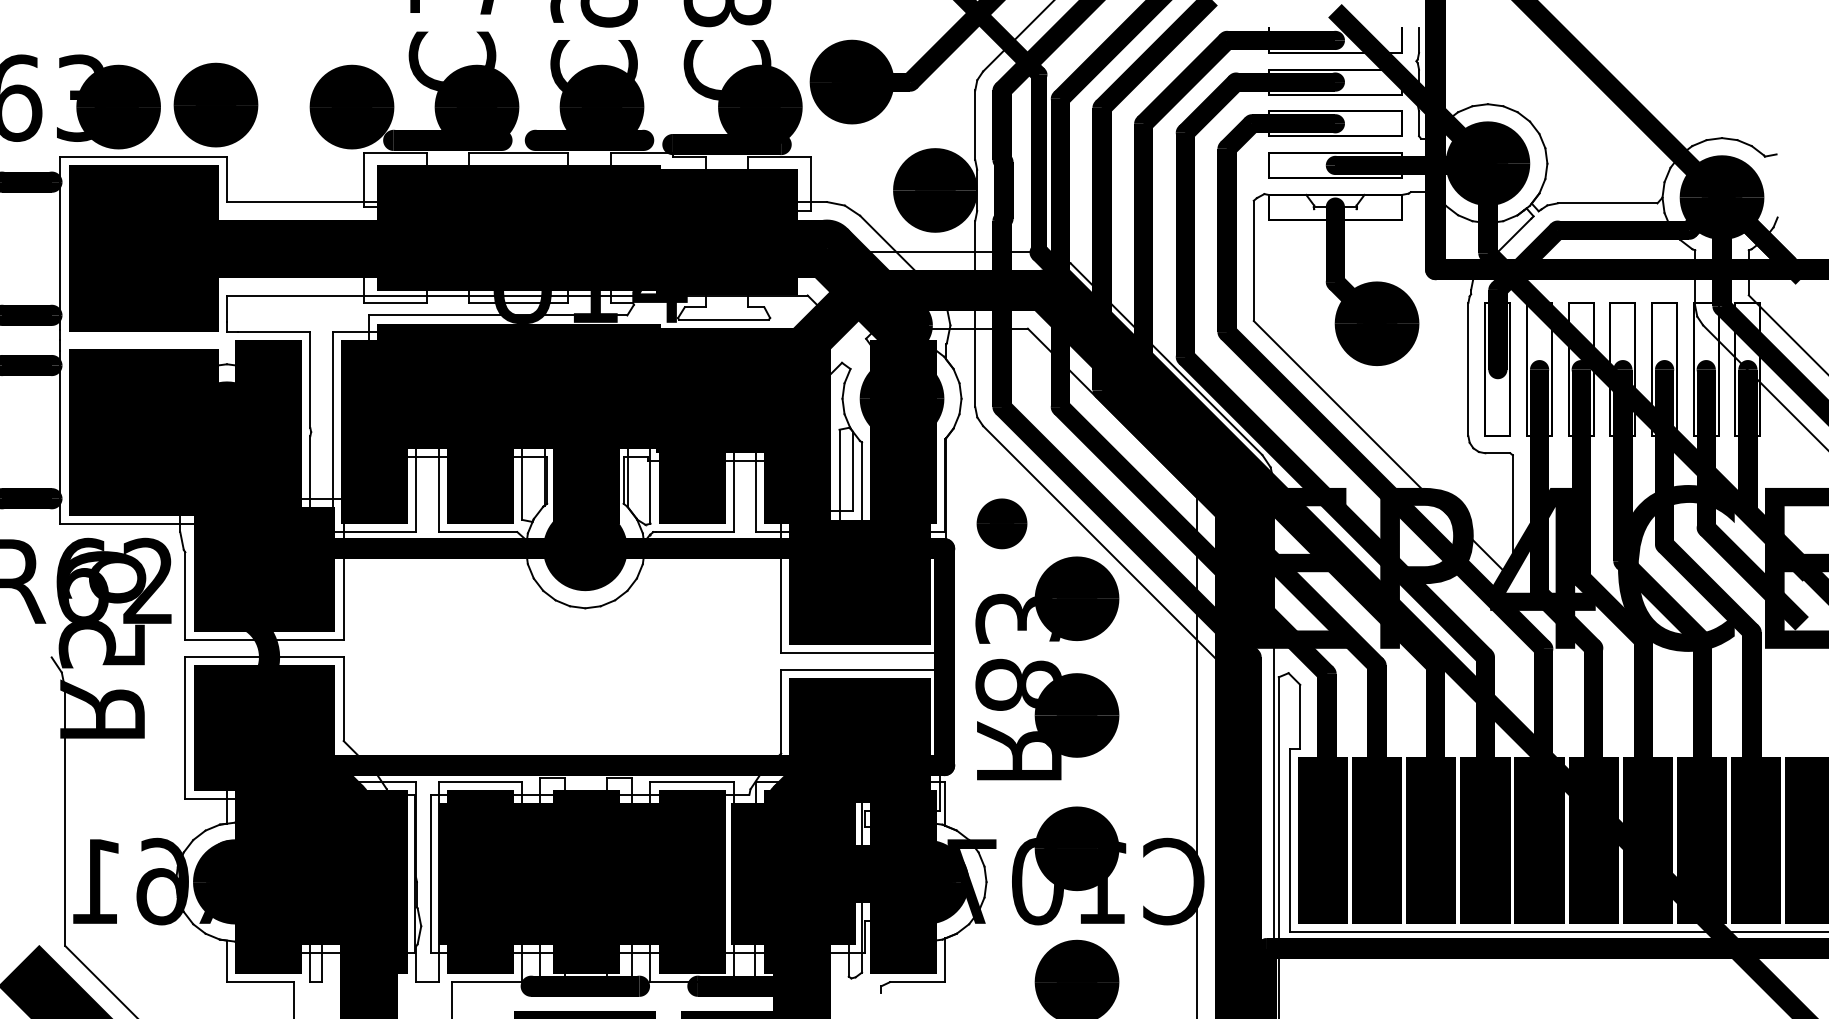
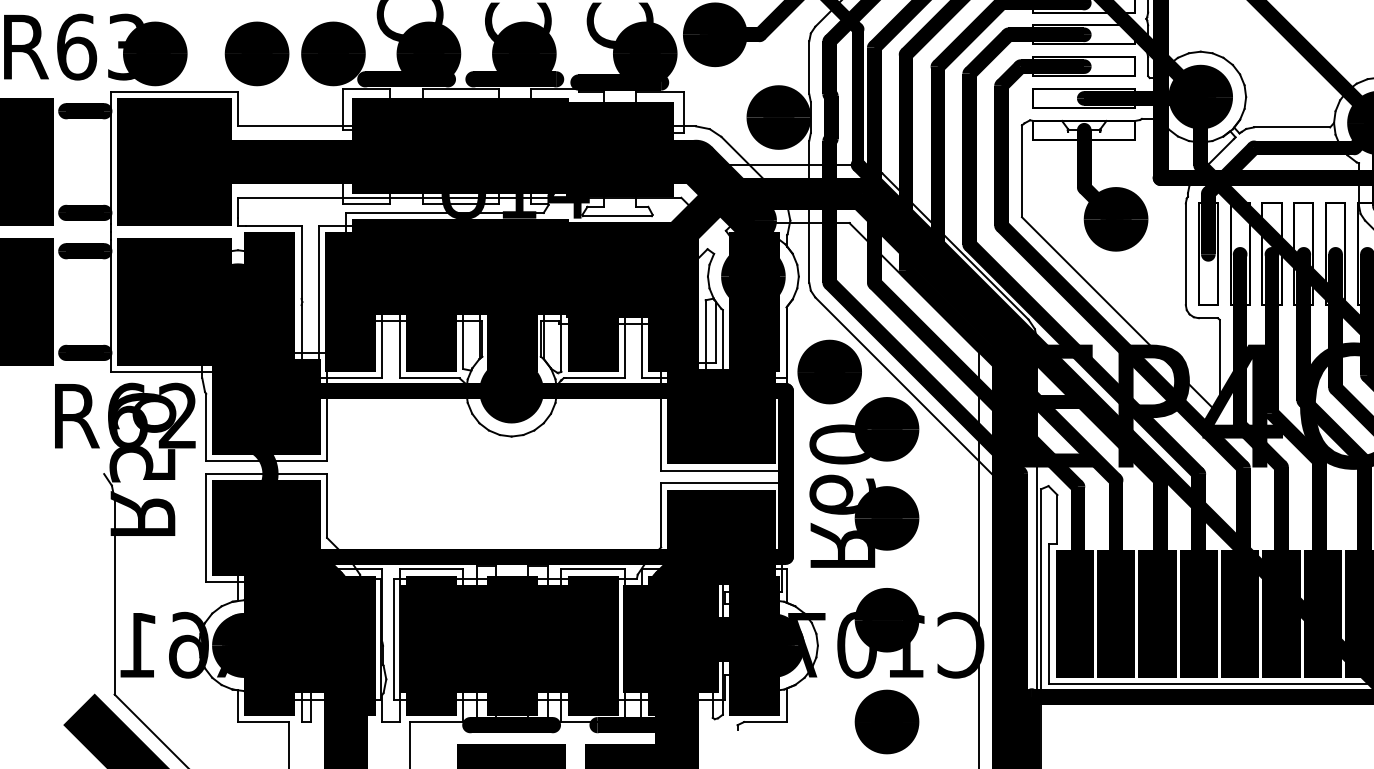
part: (215, 104) -> (256, 53), moved
part: (1001, 523) -> (829, 371), size x1.67
text: (1018, 651) -> (842, 469), R83 -> R60

